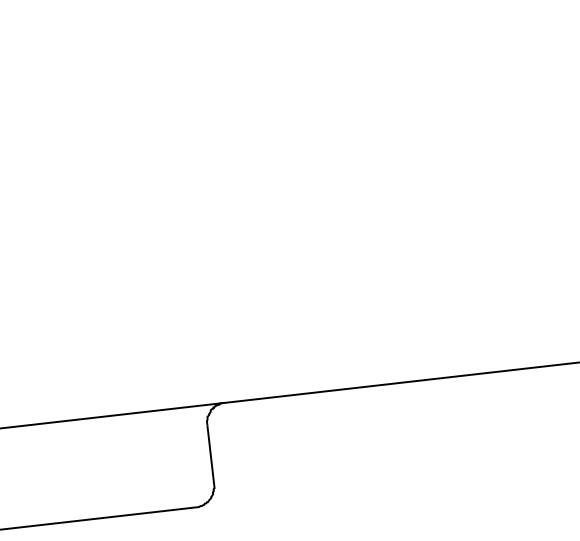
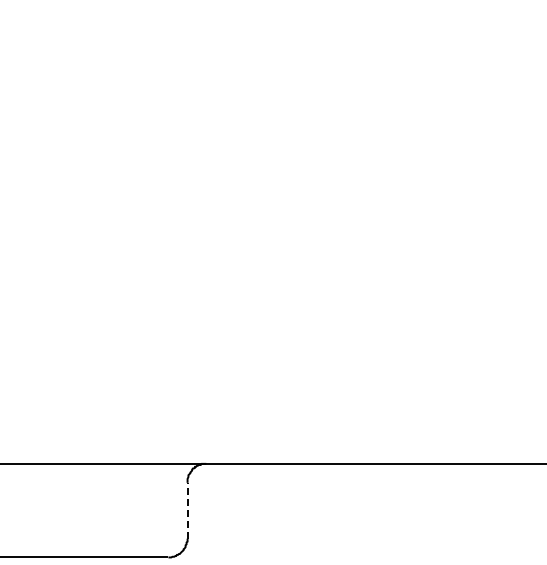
line: (210, 454) -> (187, 510), solid -> dashed

